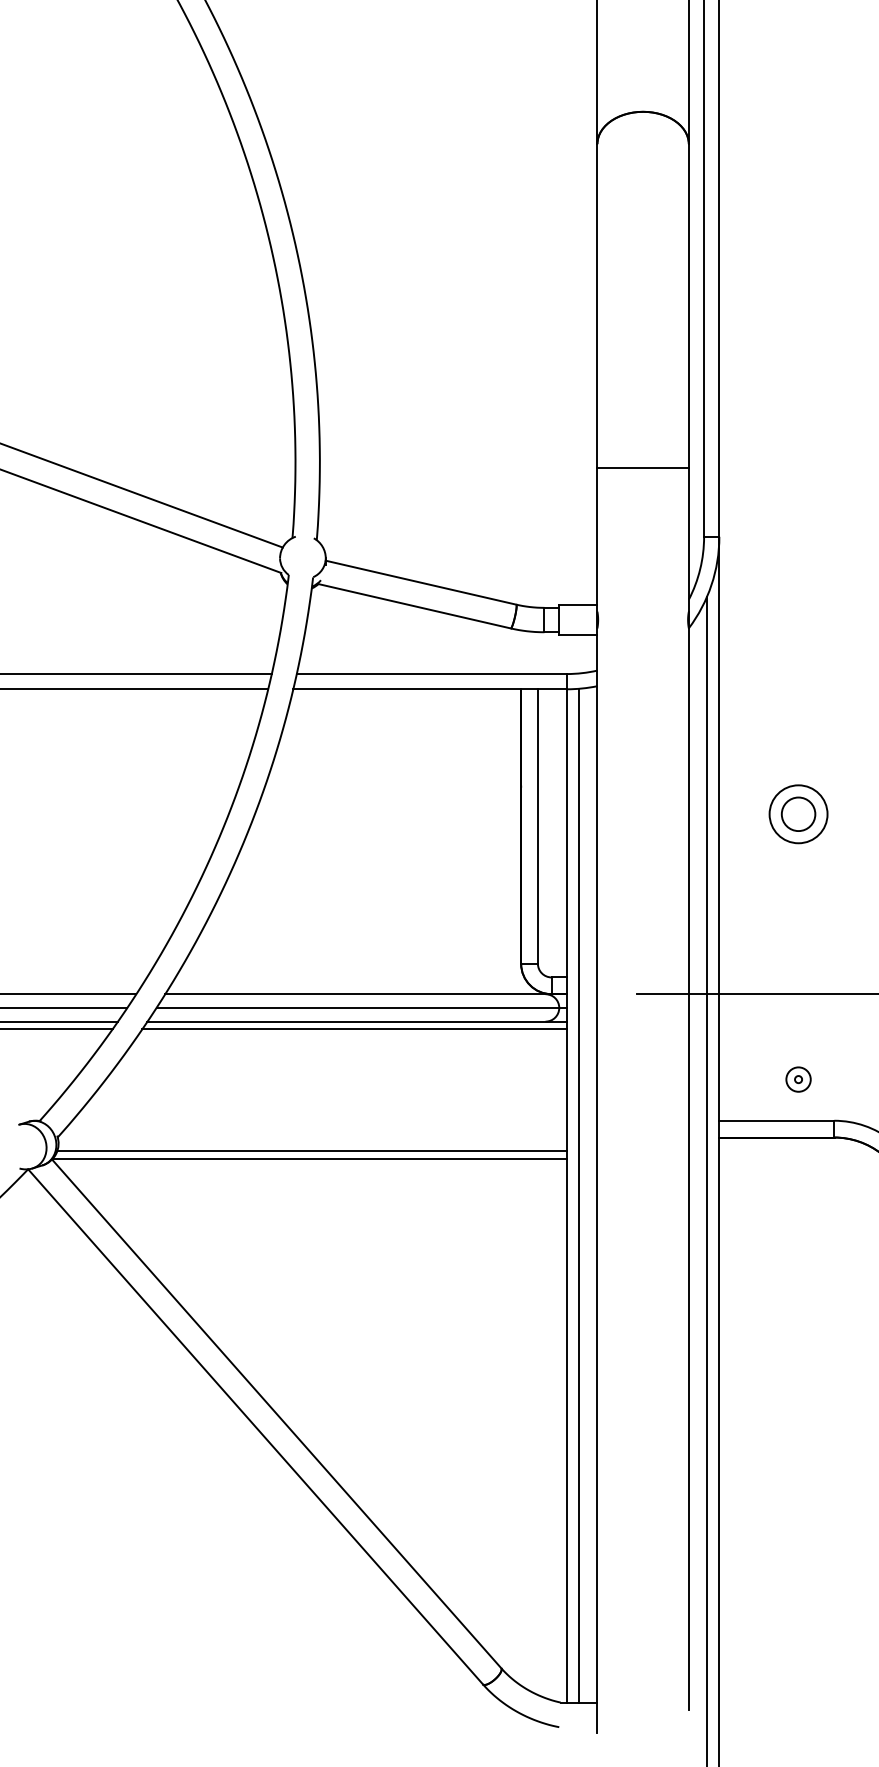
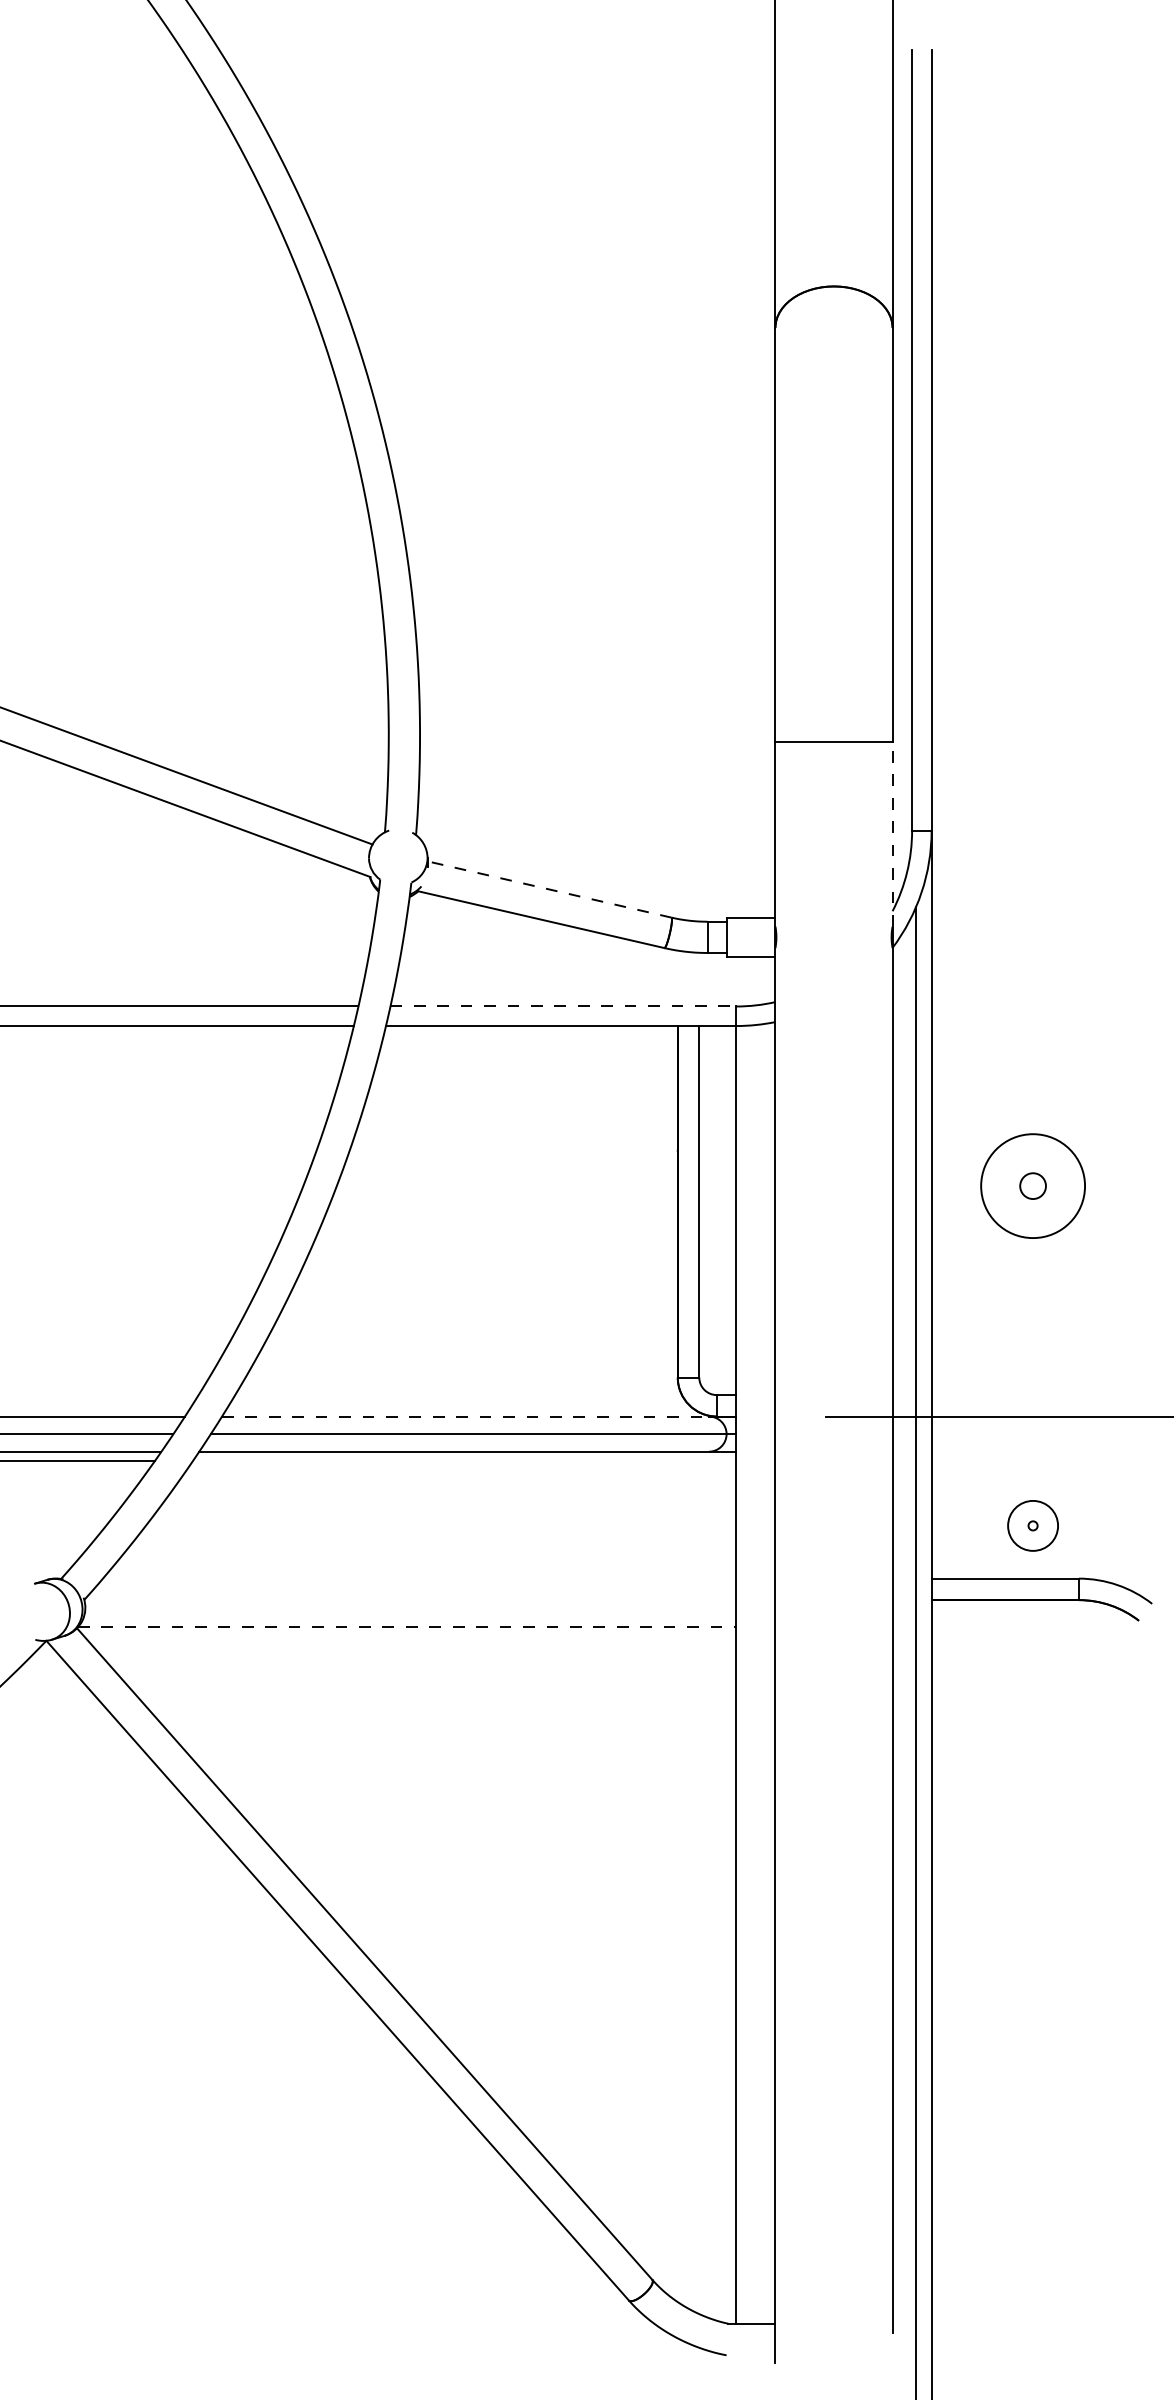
line: (688, 538) -> (892, 833), solid -> dashed
line: (420, 582) -> (549, 889), solid -> dashed
line: (431, 674) -> (563, 1006), solid -> dashed
circle: (798, 813) -> (1032, 1185), size x0.6
circle: (798, 814) -> (1032, 1186), size x1.4
line: (355, 994) -> (465, 1416), solid -> dashed
line: (354, 1029) -> (464, 1461), removed
circle: (798, 1079) -> (1032, 1525), size x1.6
line: (311, 1151) -> (409, 1617), removed
line: (310, 1158) -> (407, 1627), solid -> dashed
line: (578, 1195) -> (751, 1674), removed

